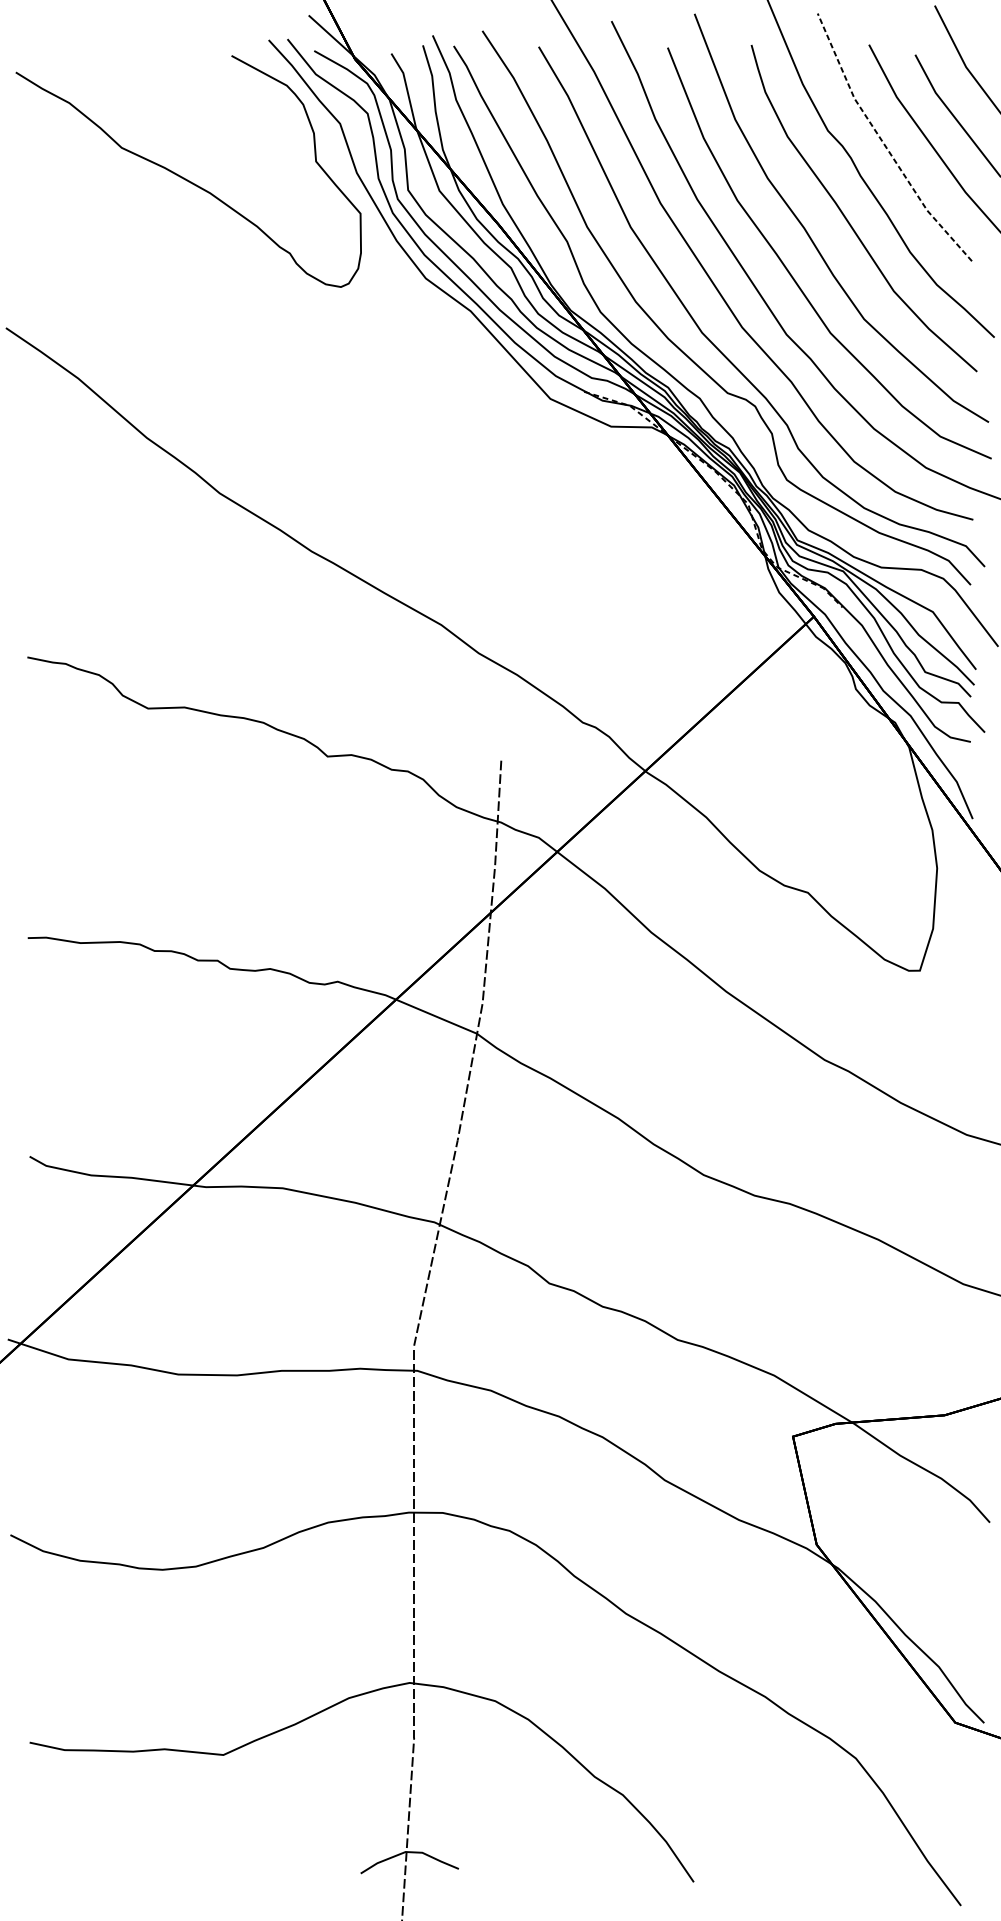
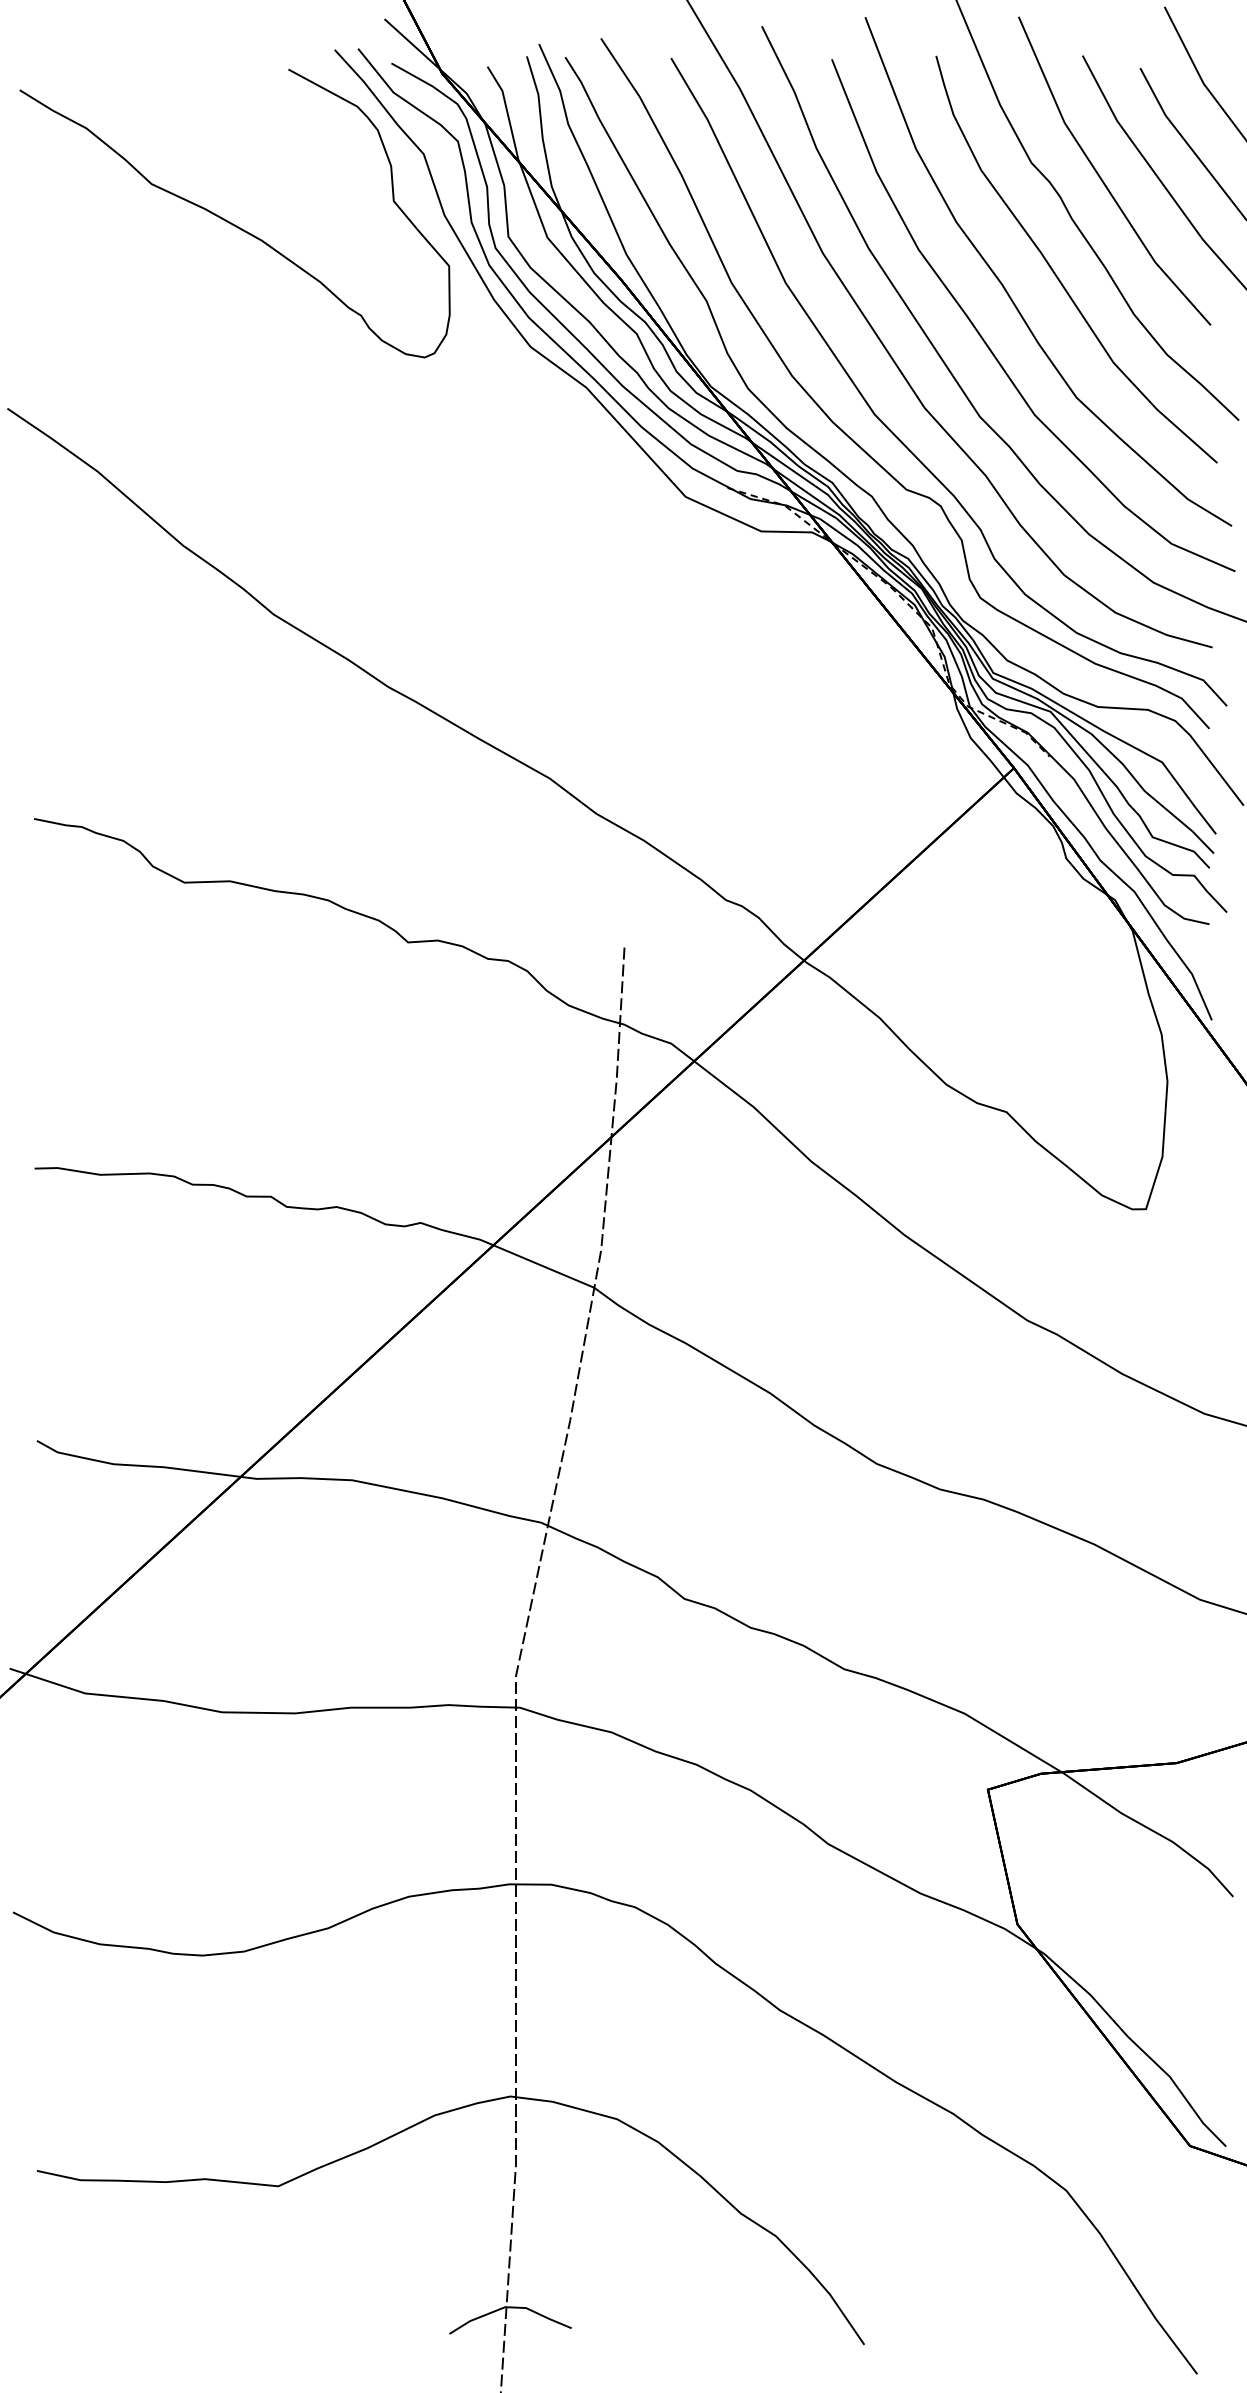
line: (884, 144) -> (1101, 179), dashed -> solid

